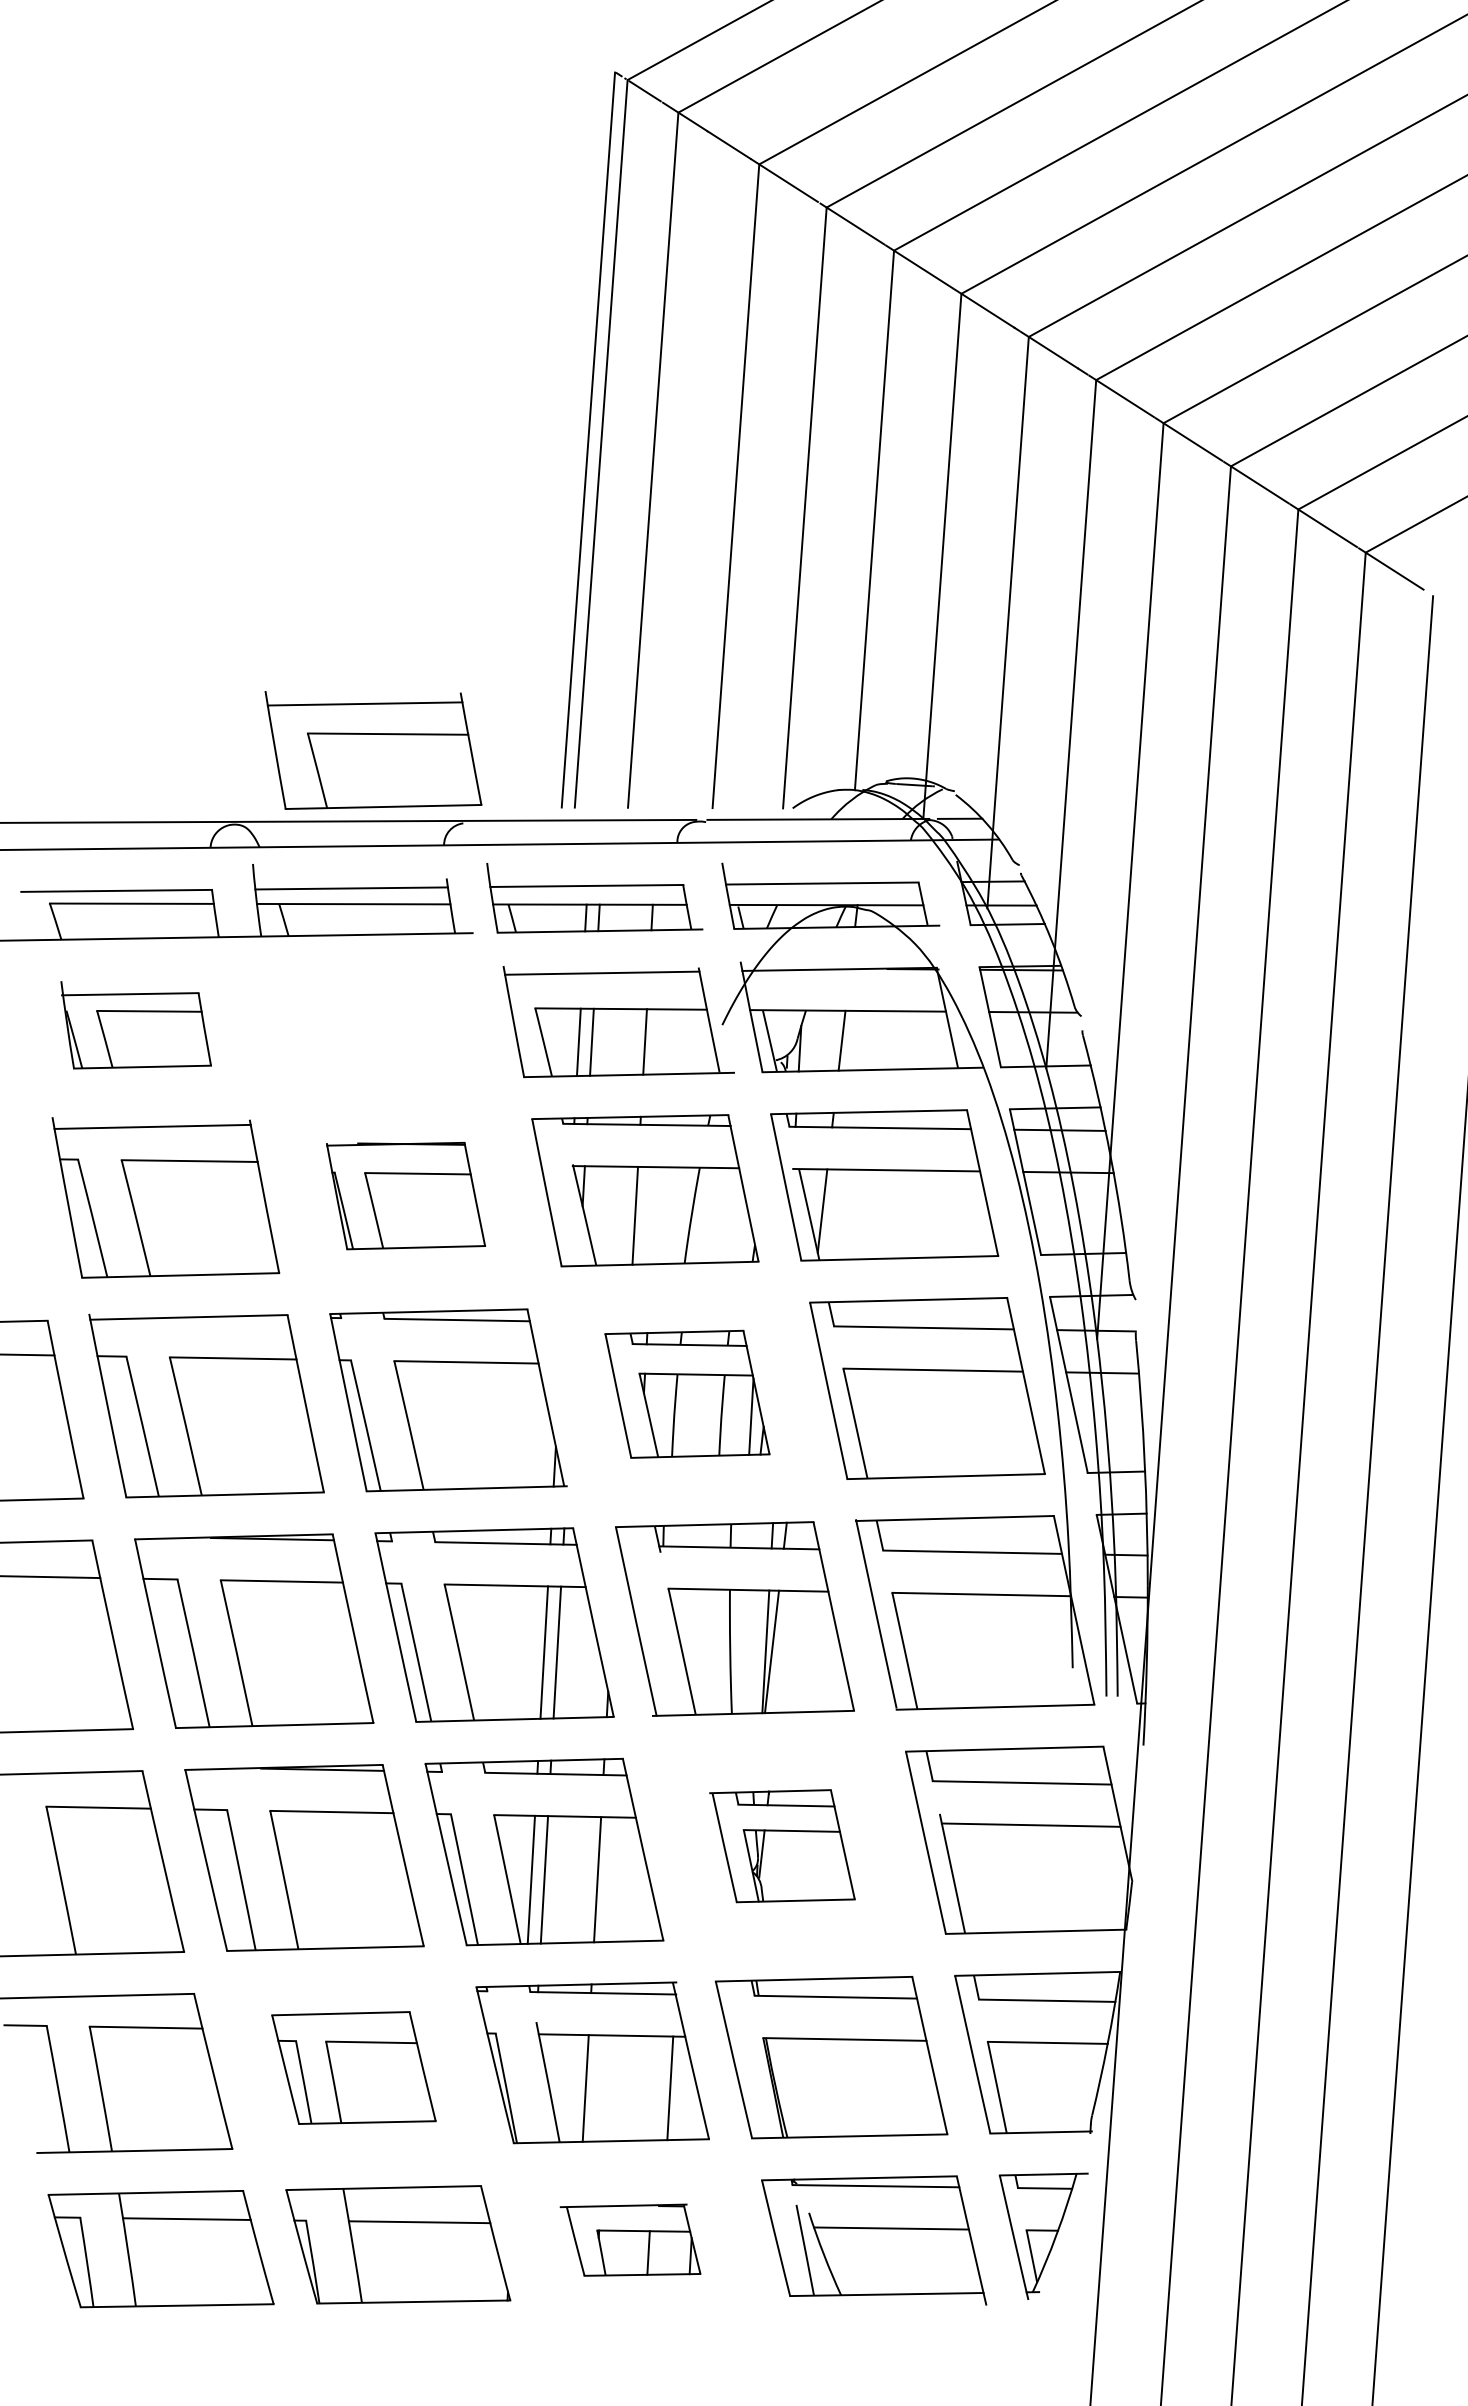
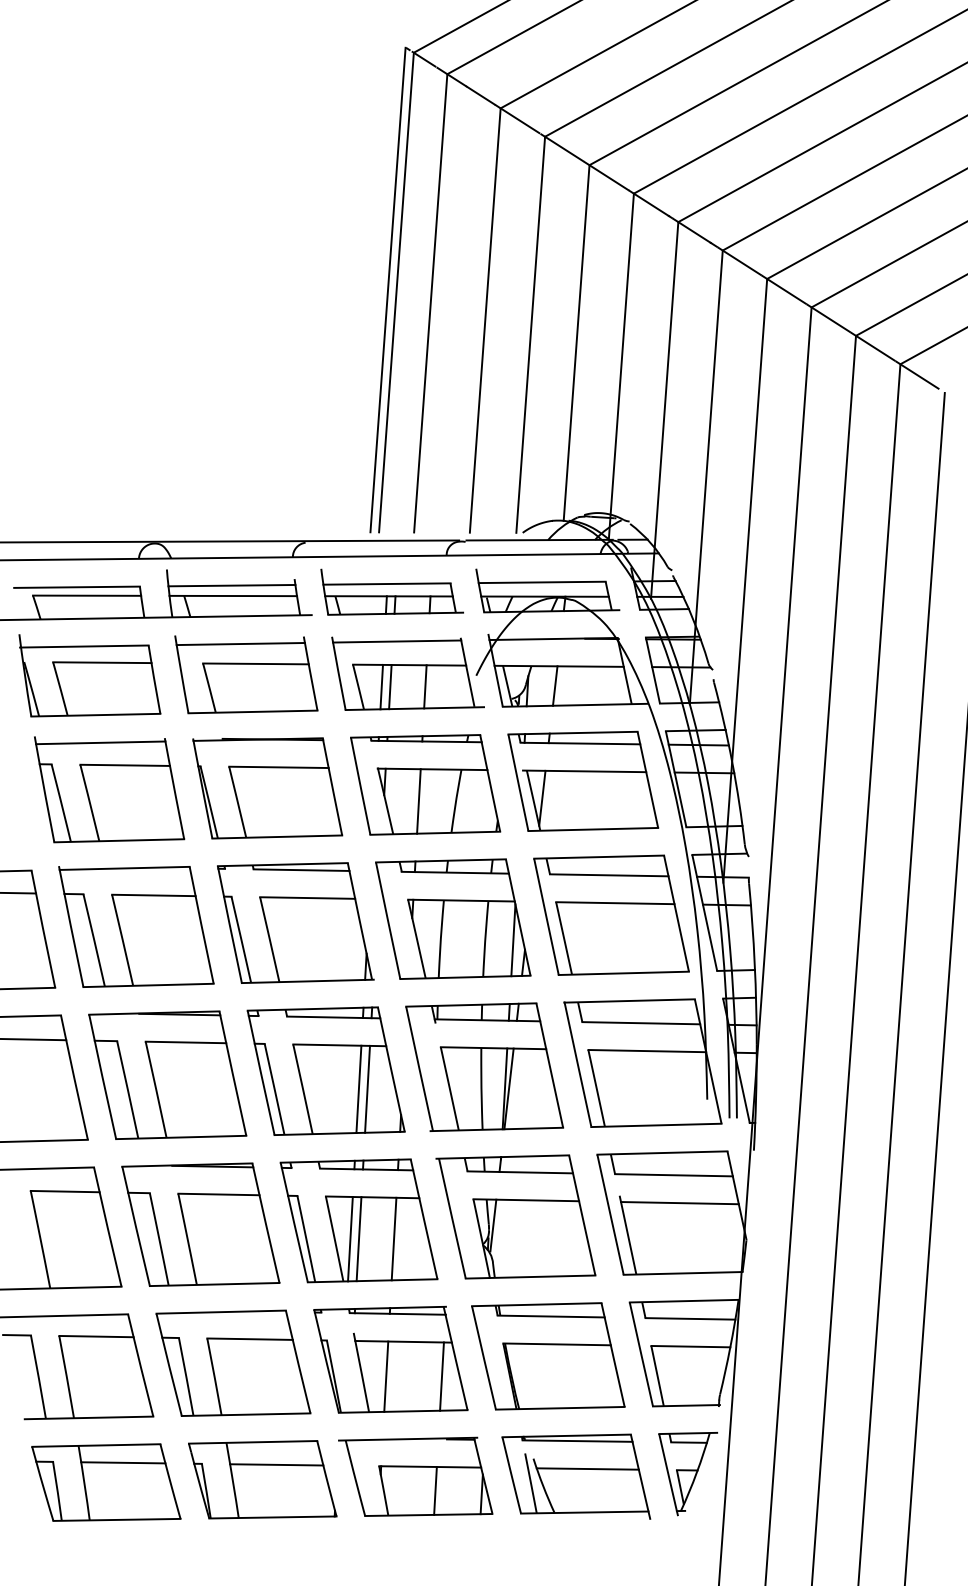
part: (373, 750) -> (246, 674), moved
part: (135, 1024) -> (89, 675), size x1.43
part: (405, 1196) -> (267, 788), size x1.43
part: (687, 1393) -> (453, 918), size x1.43
part: (781, 1845) -> (515, 1216), size x1.67
part: (353, 2066) -> (233, 1362), size x1.43
part: (630, 2239) -> (415, 1476), size x1.67

